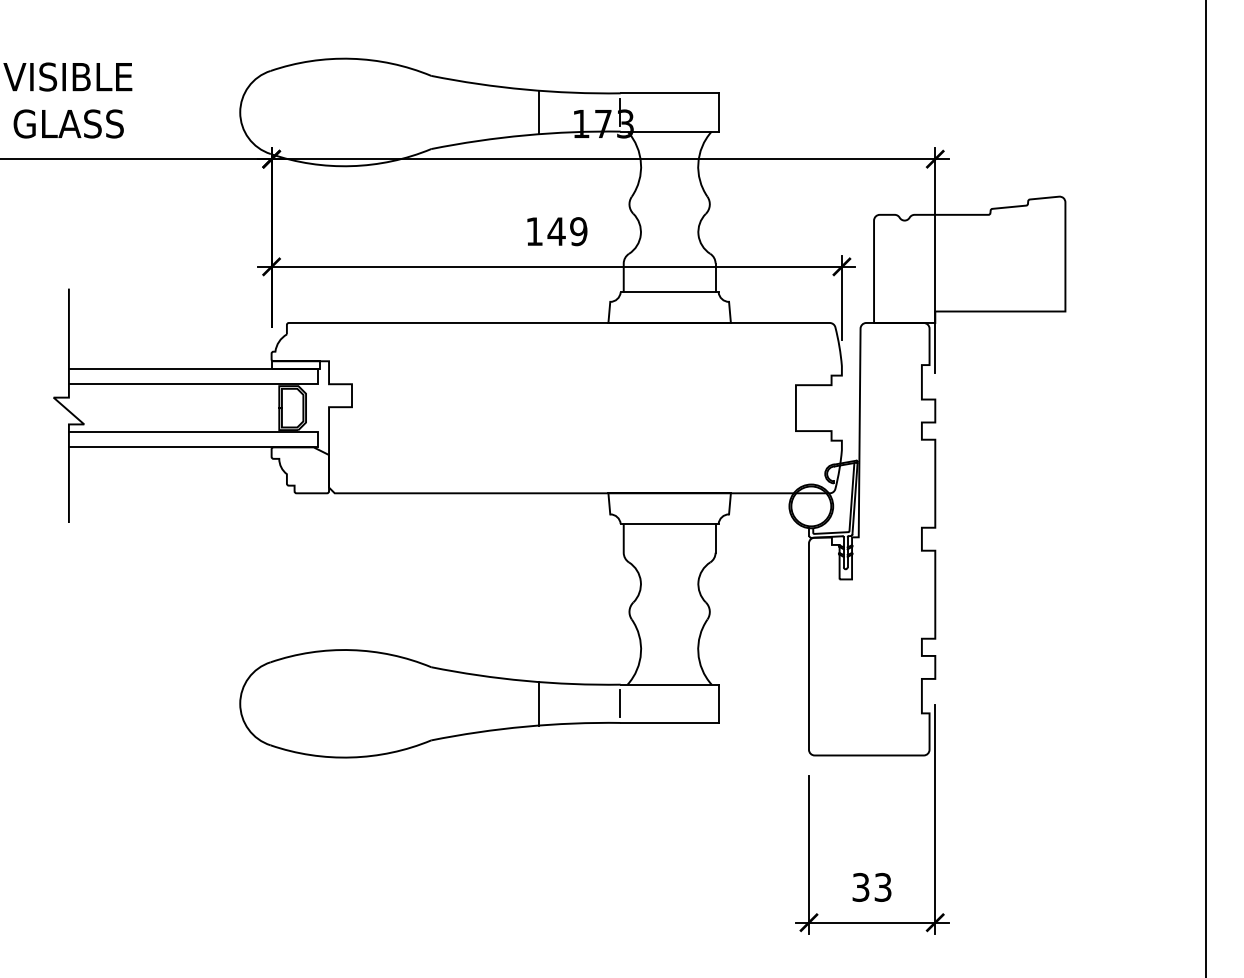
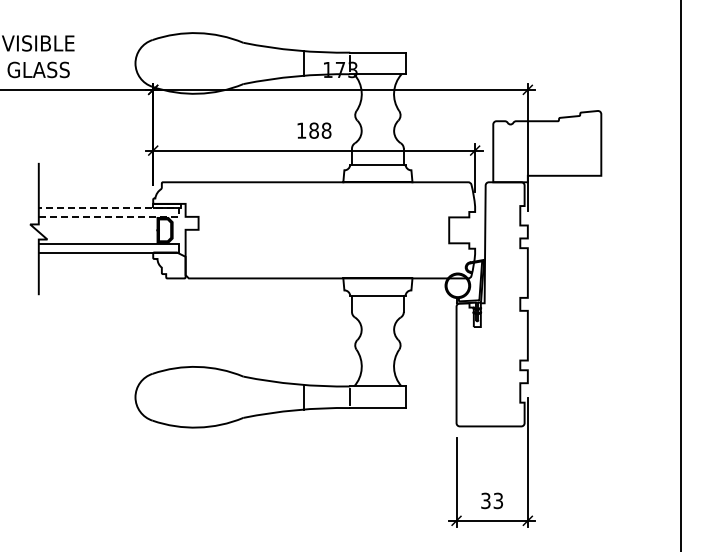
text: (566, 231) -> (319, 130), 149 -> 188
line: (318, 376) -> (179, 212), solid -> dashed

